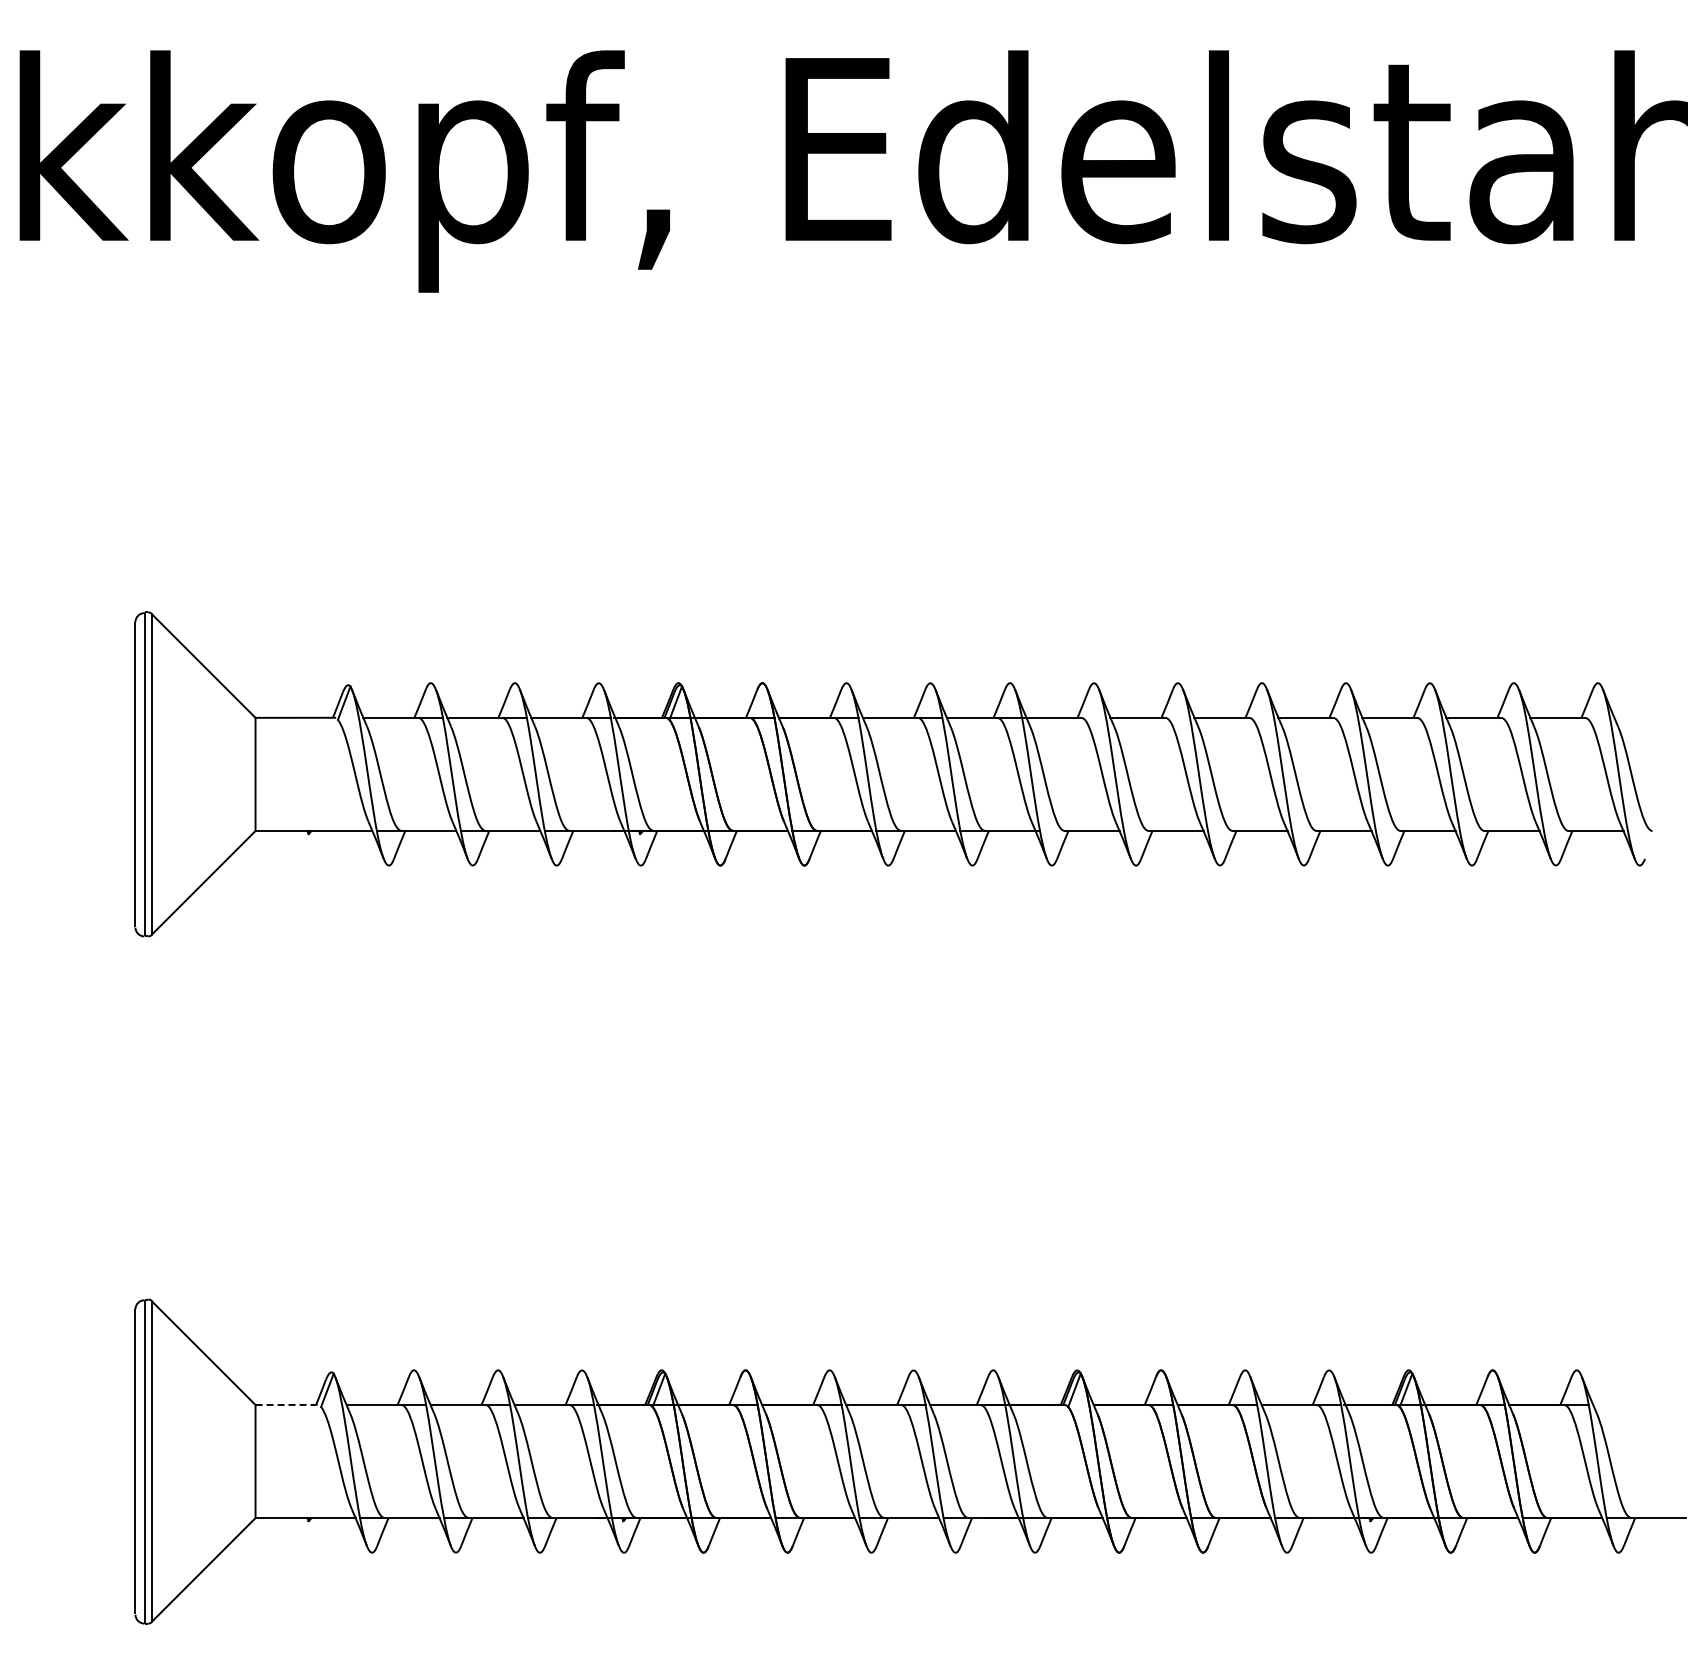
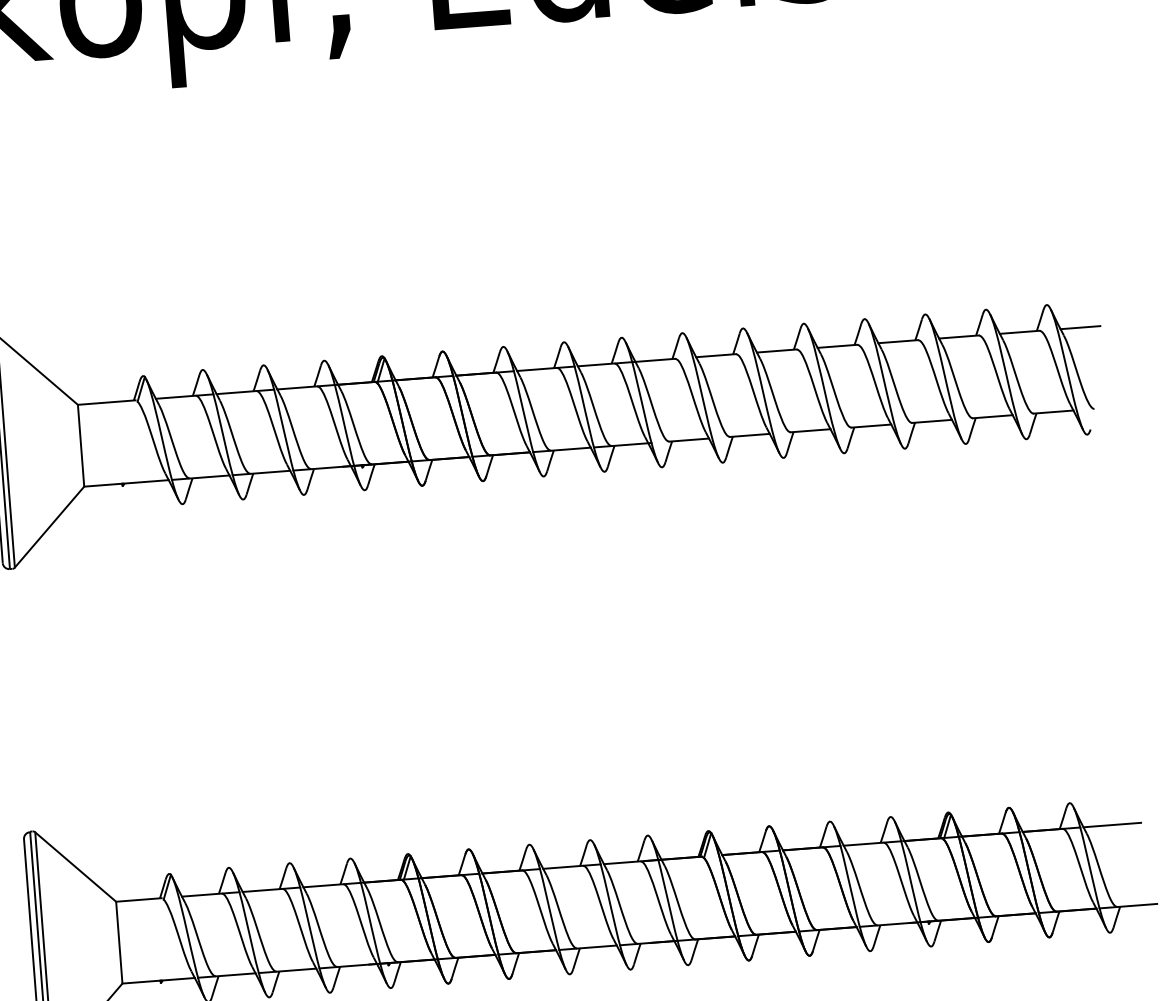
line: (1641, 717) -> (1080, 327), added
line: (287, 1404) -> (139, 899), dashed -> solid
line: (1632, 1404) -> (1111, 824), added

